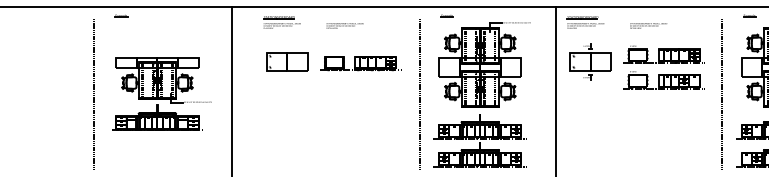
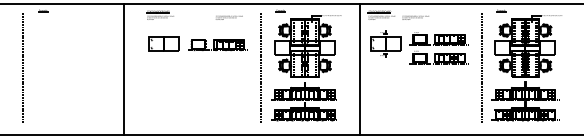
text: (345, 25) -> (229, 17), moved
text: (648, 25) -> (415, 17), moved
part: (161, 93) -> (72, 67), removed

